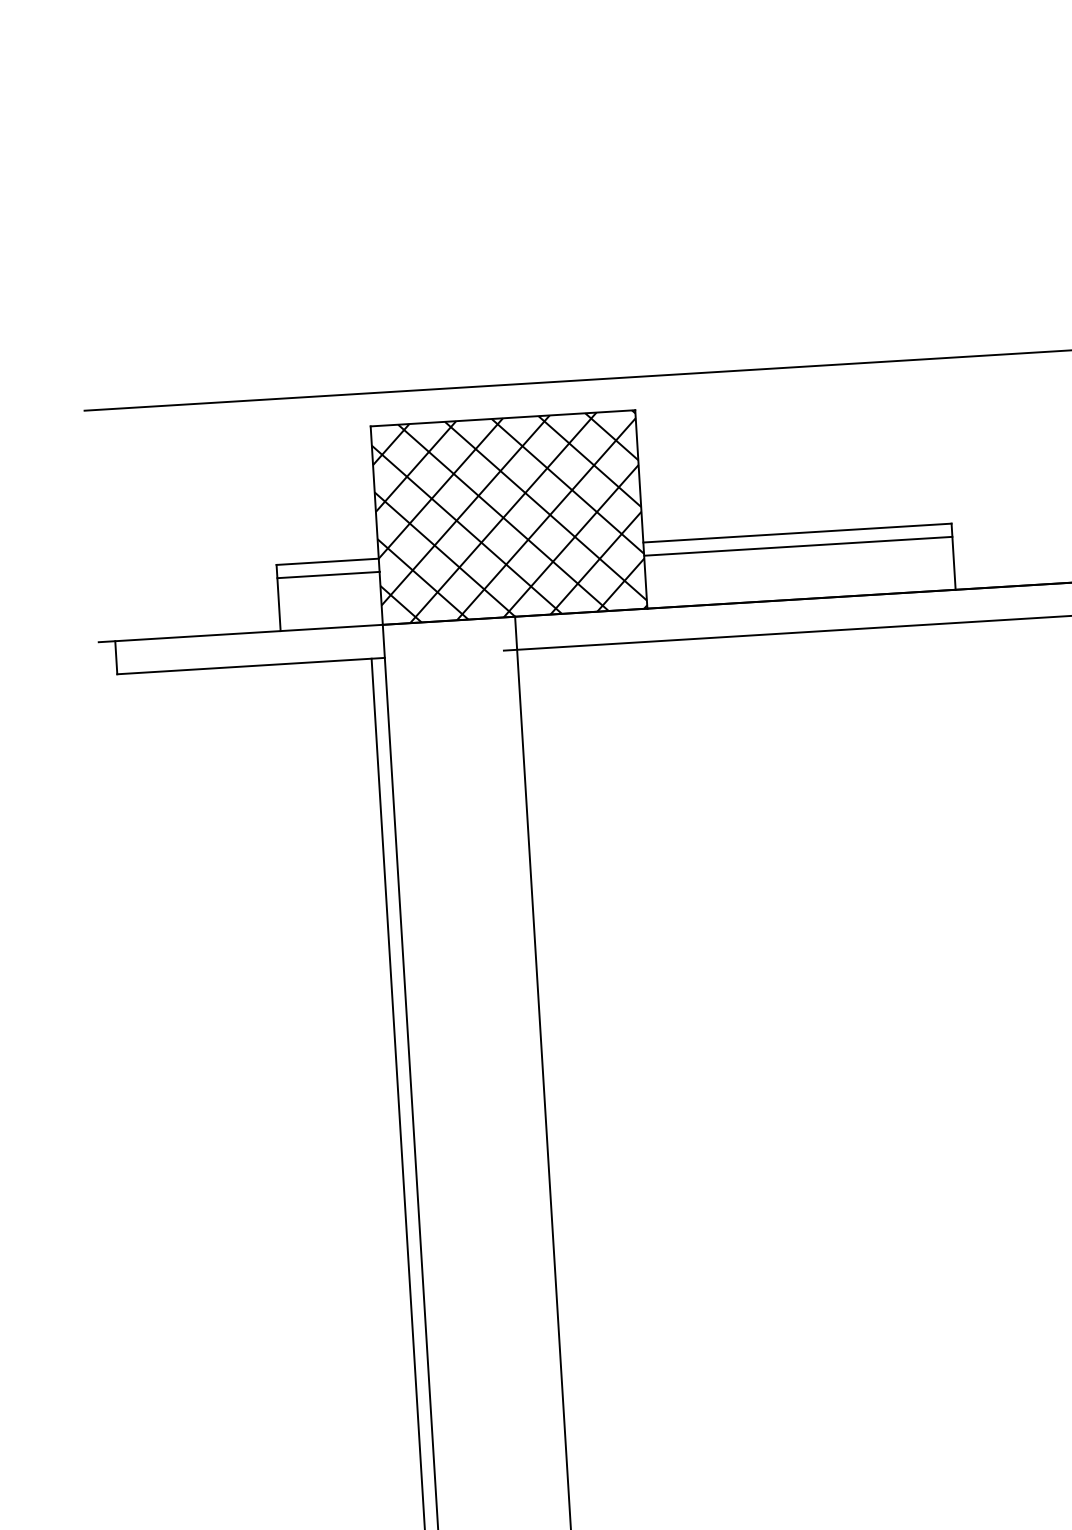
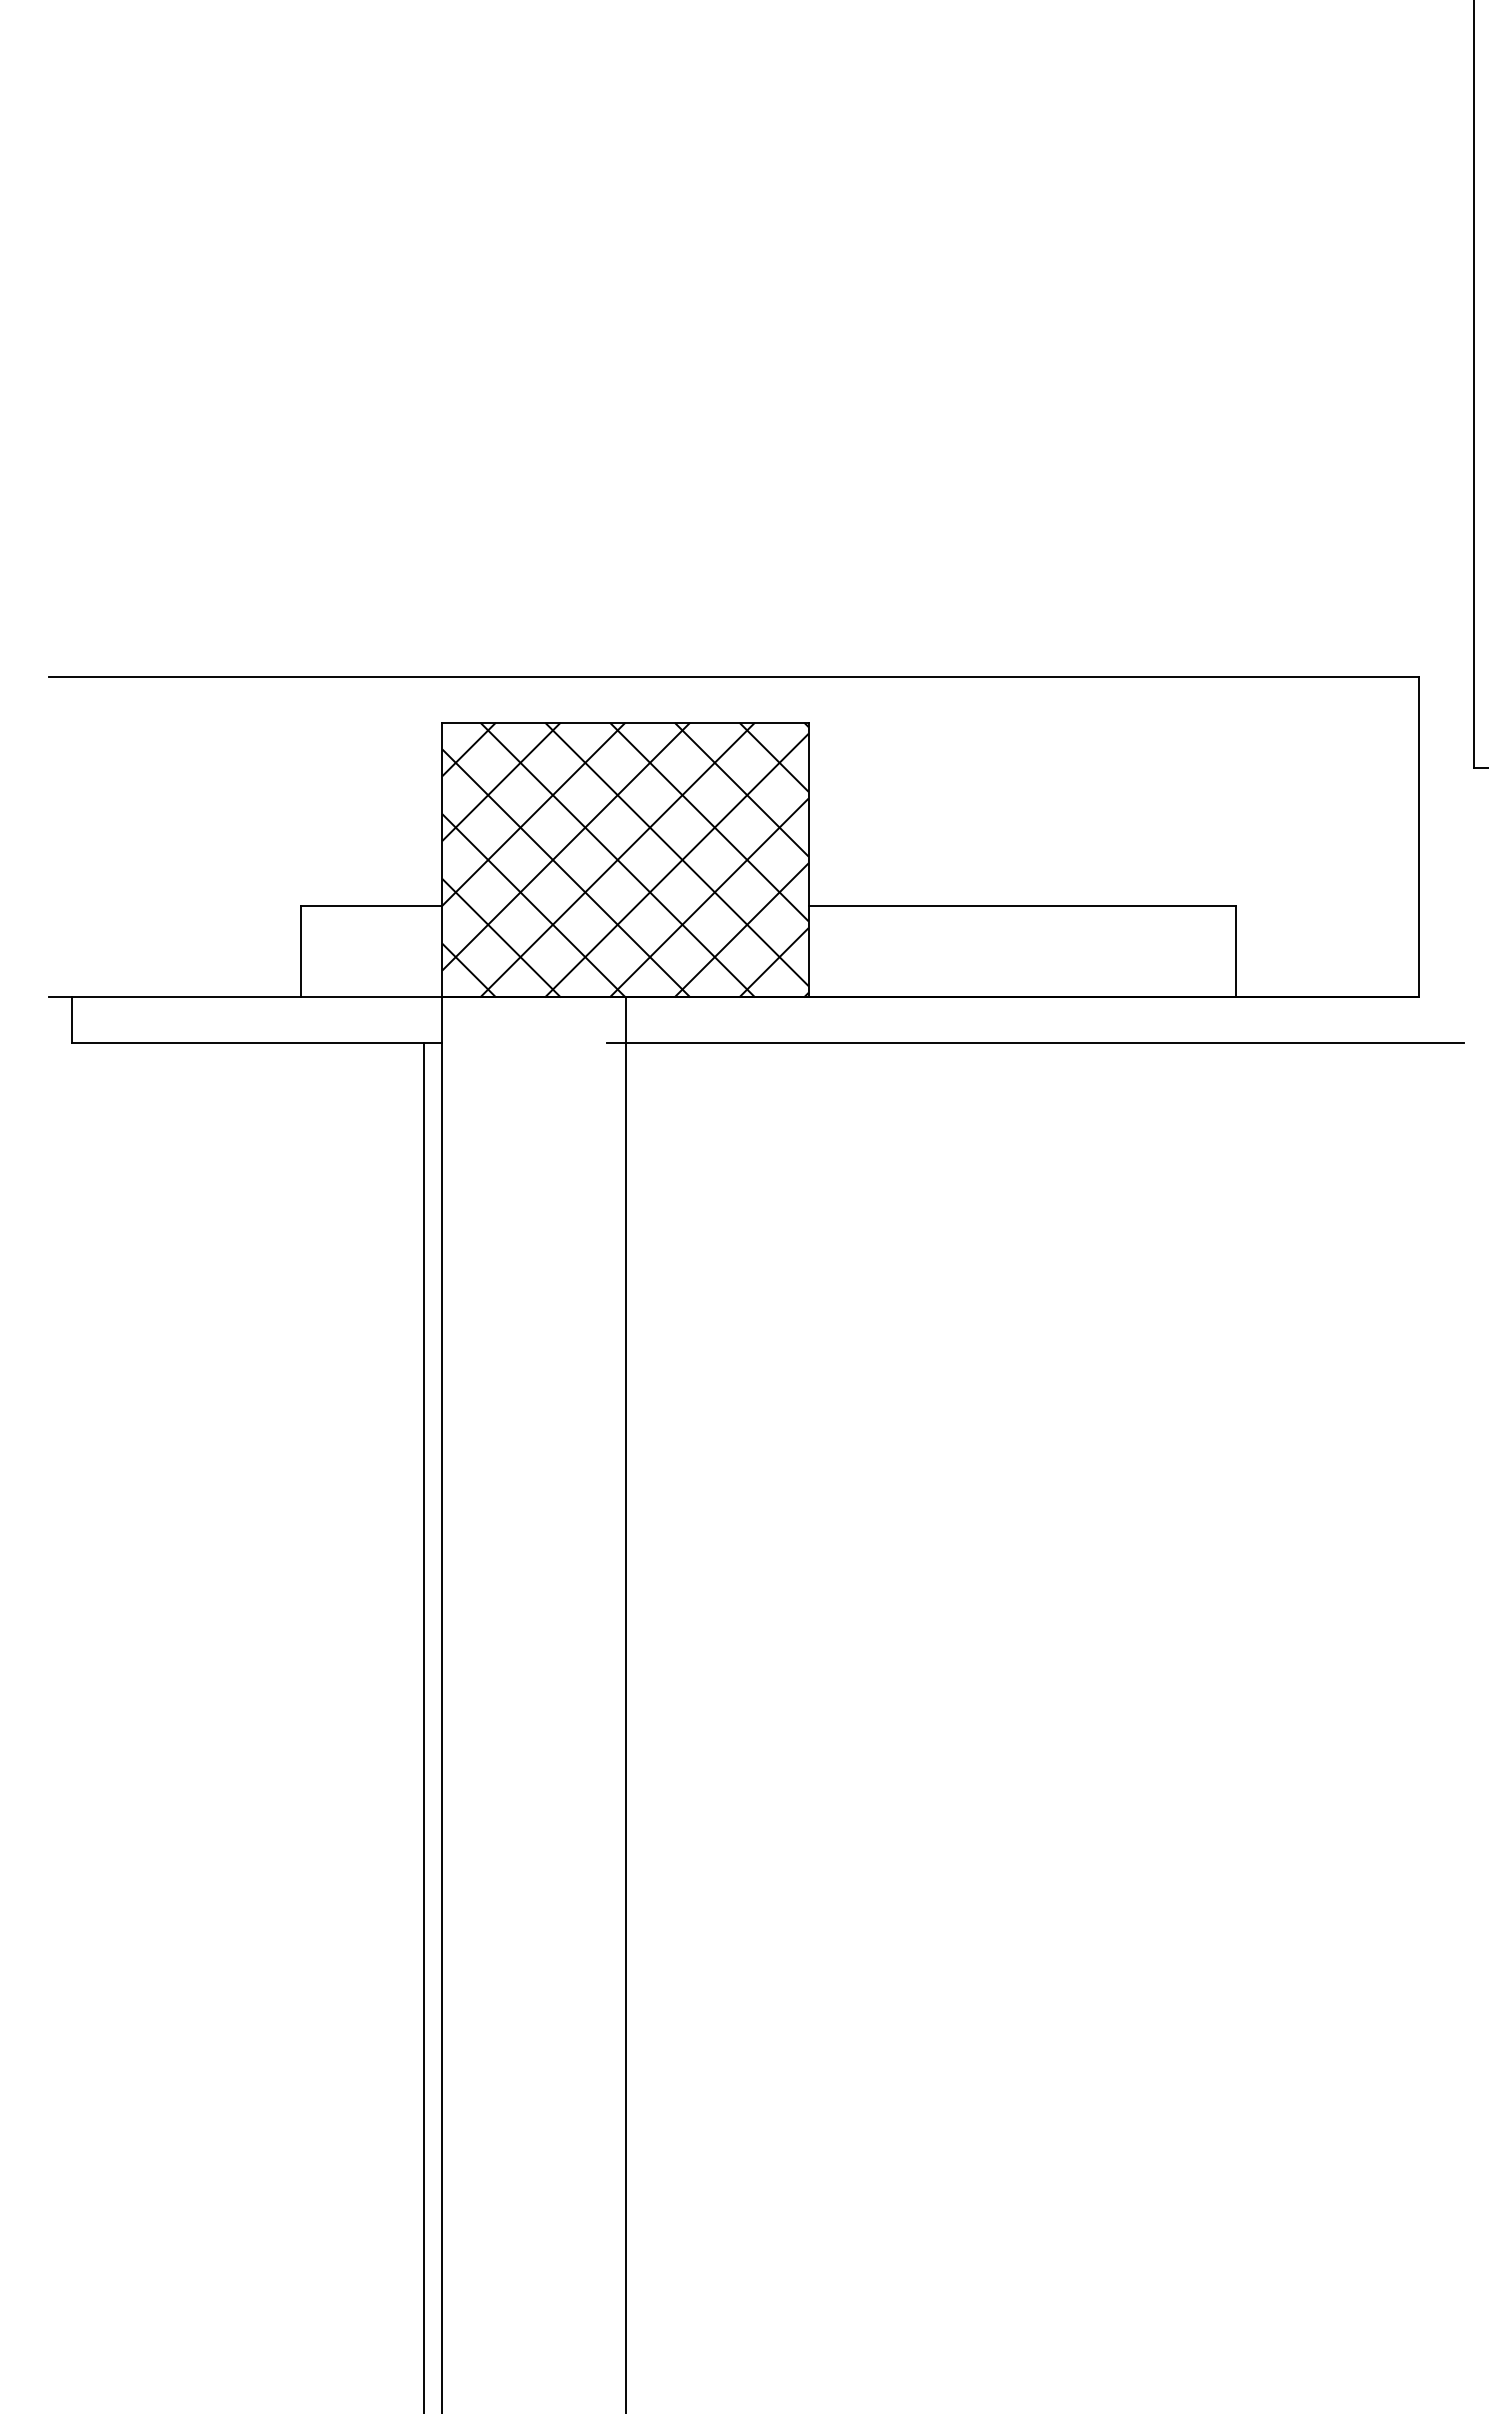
line: (798, 546) -> (1022, 924), removed
line: (328, 575) -> (371, 924), removed

